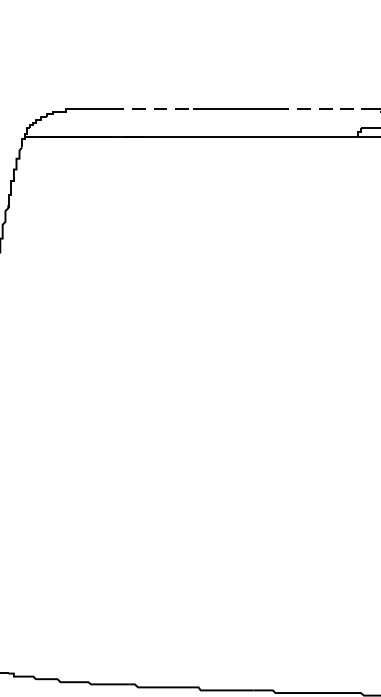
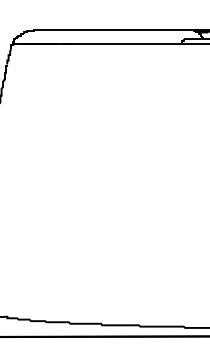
line: (152, 110) -> (77, 30), dashed -> solid
line: (317, 110) -> (161, 30), dashed -> solid

